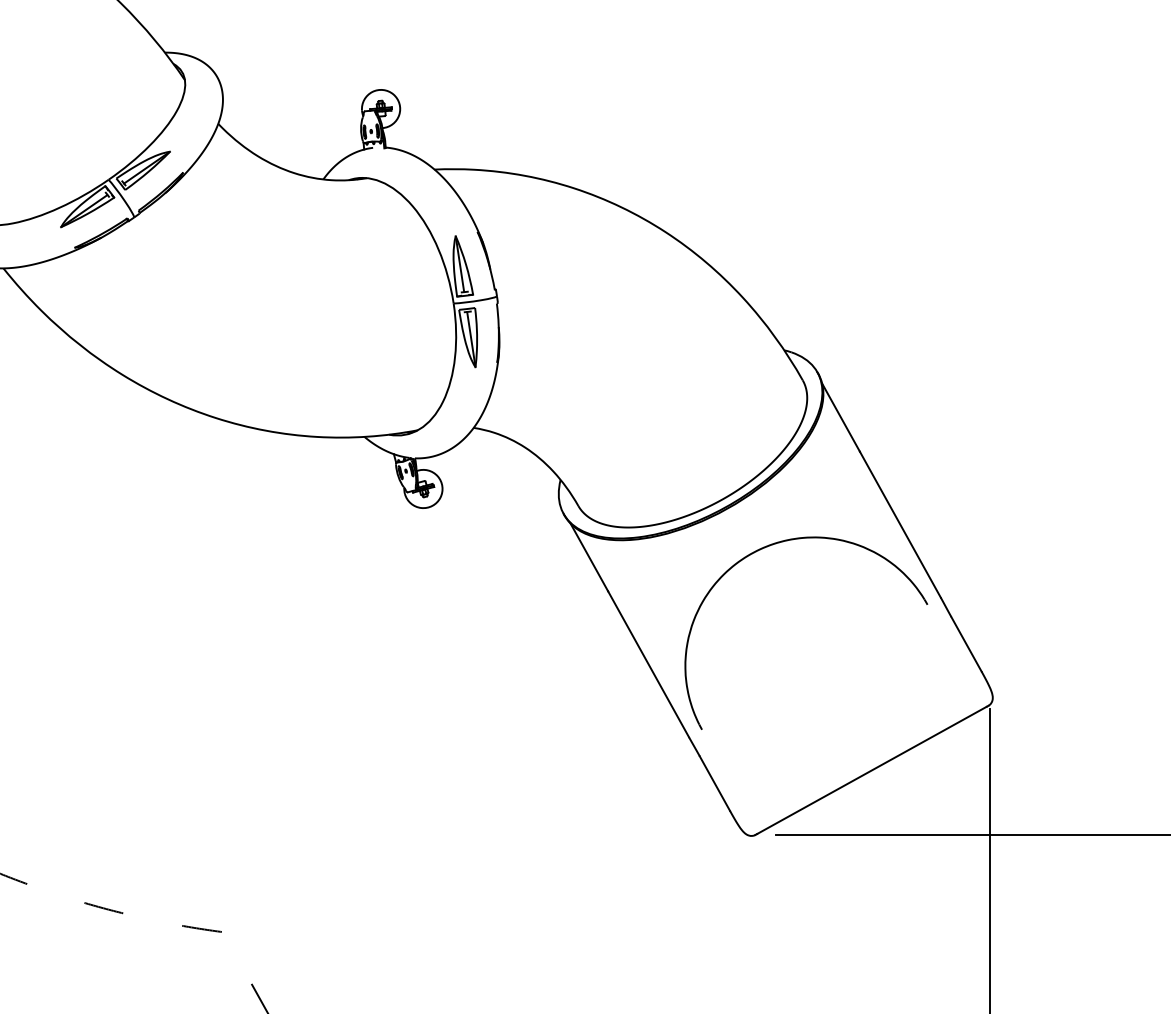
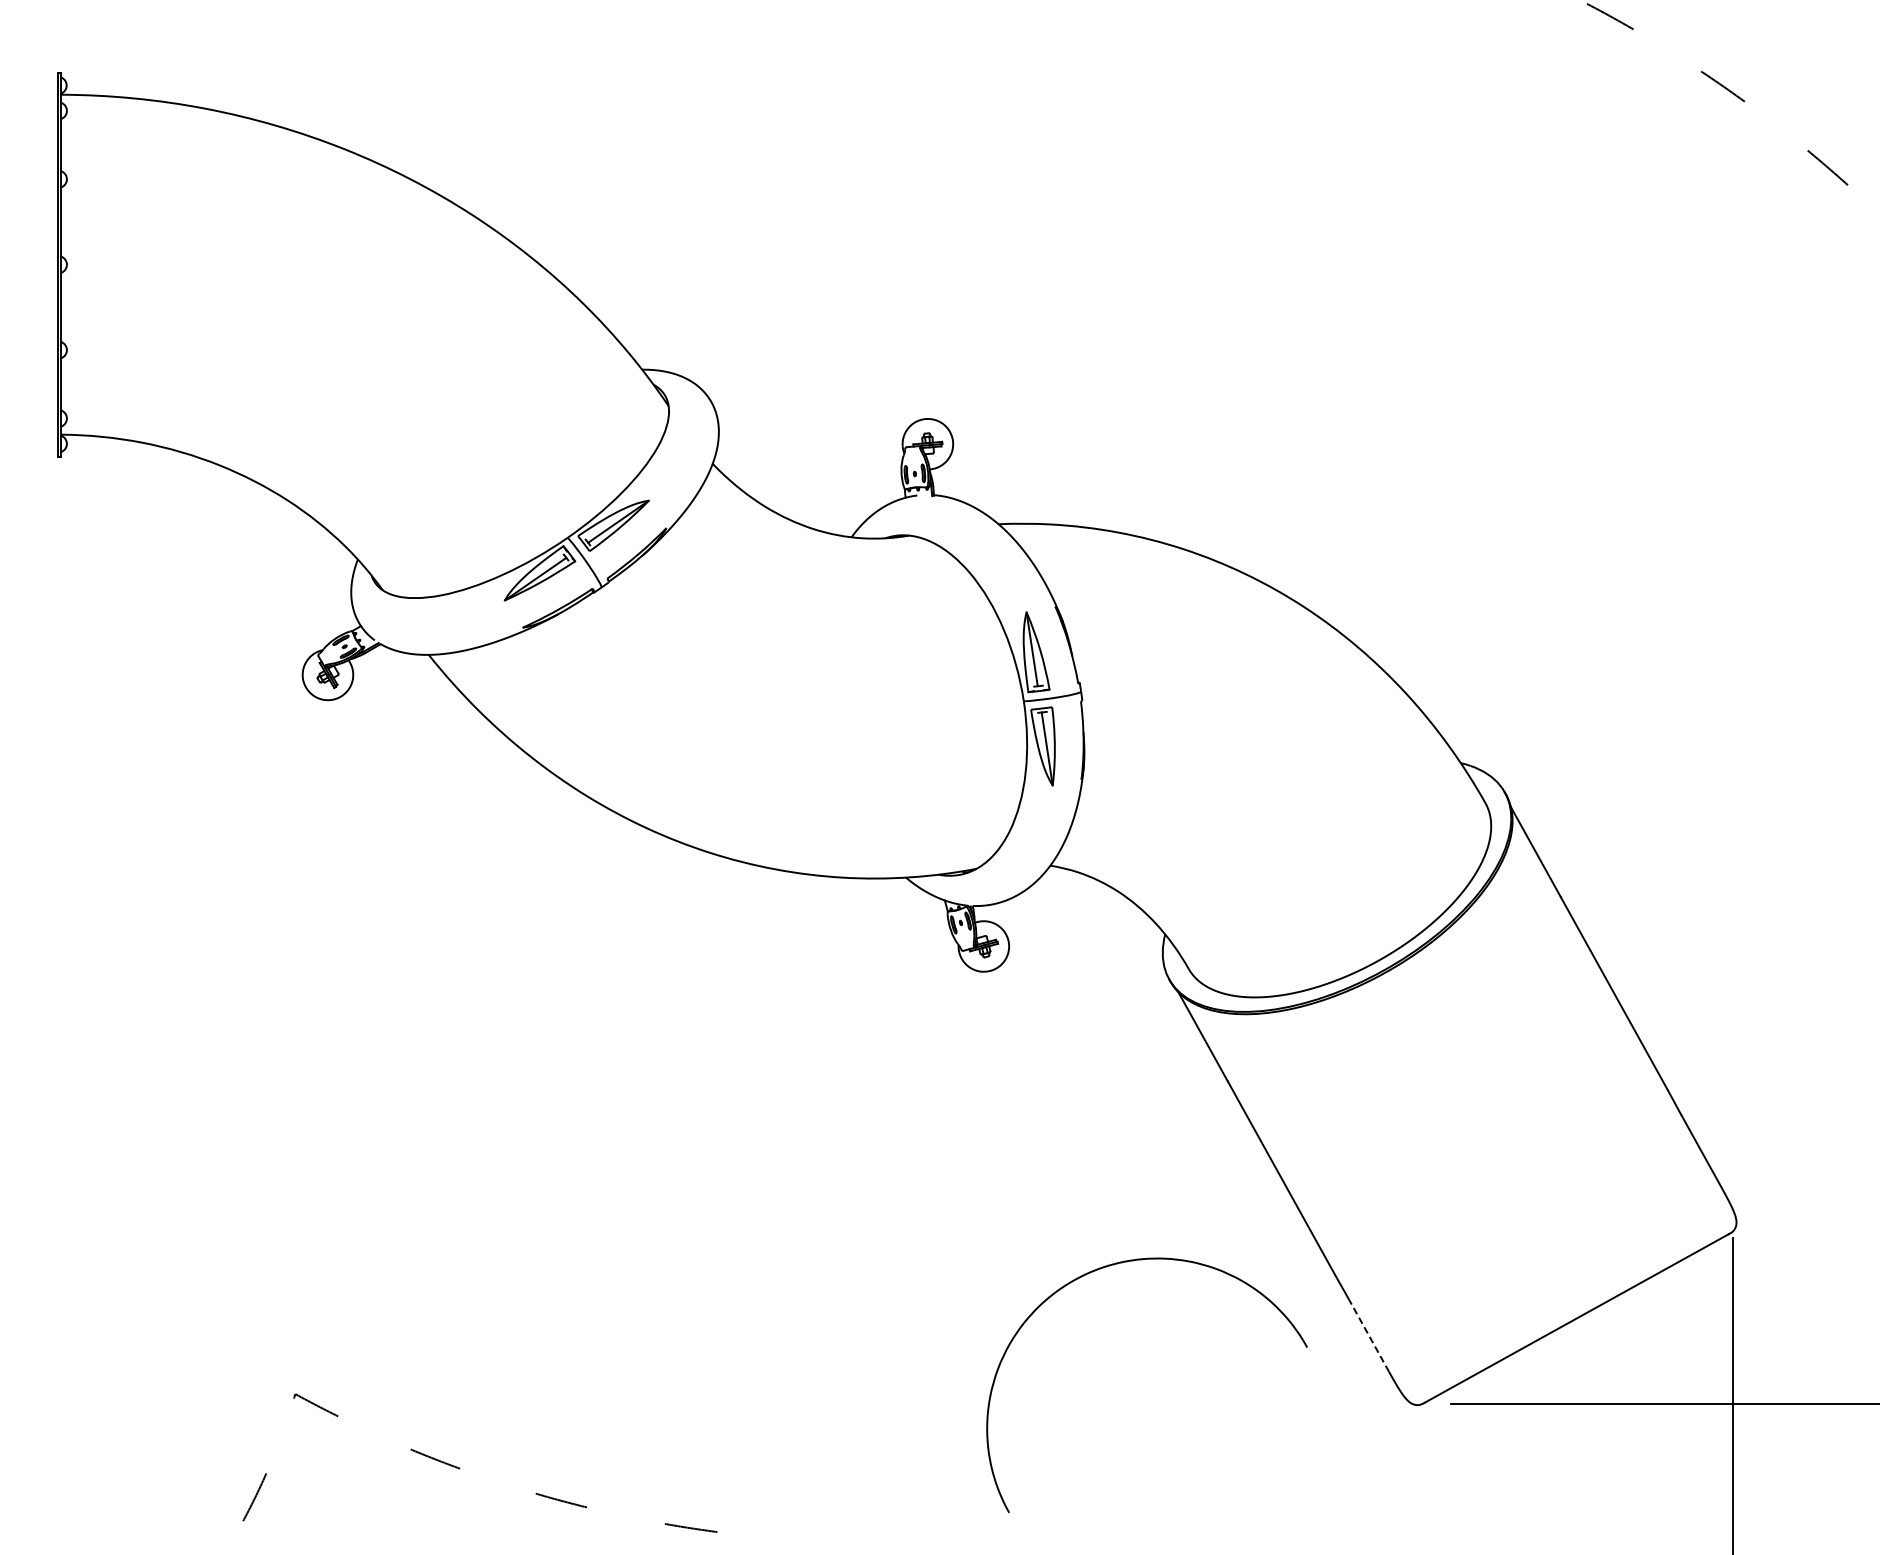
part: (787, 541) -> (1122, 1263), moved
line: (714, 783) -> (1368, 1335), solid -> dashed

